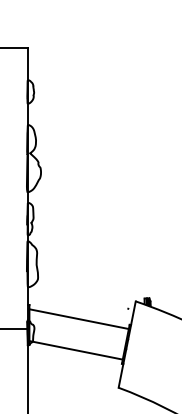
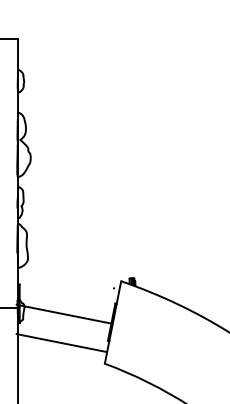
line: (78, 318) -> (63, 313), moved
line: (75, 349) -> (60, 342), moved

